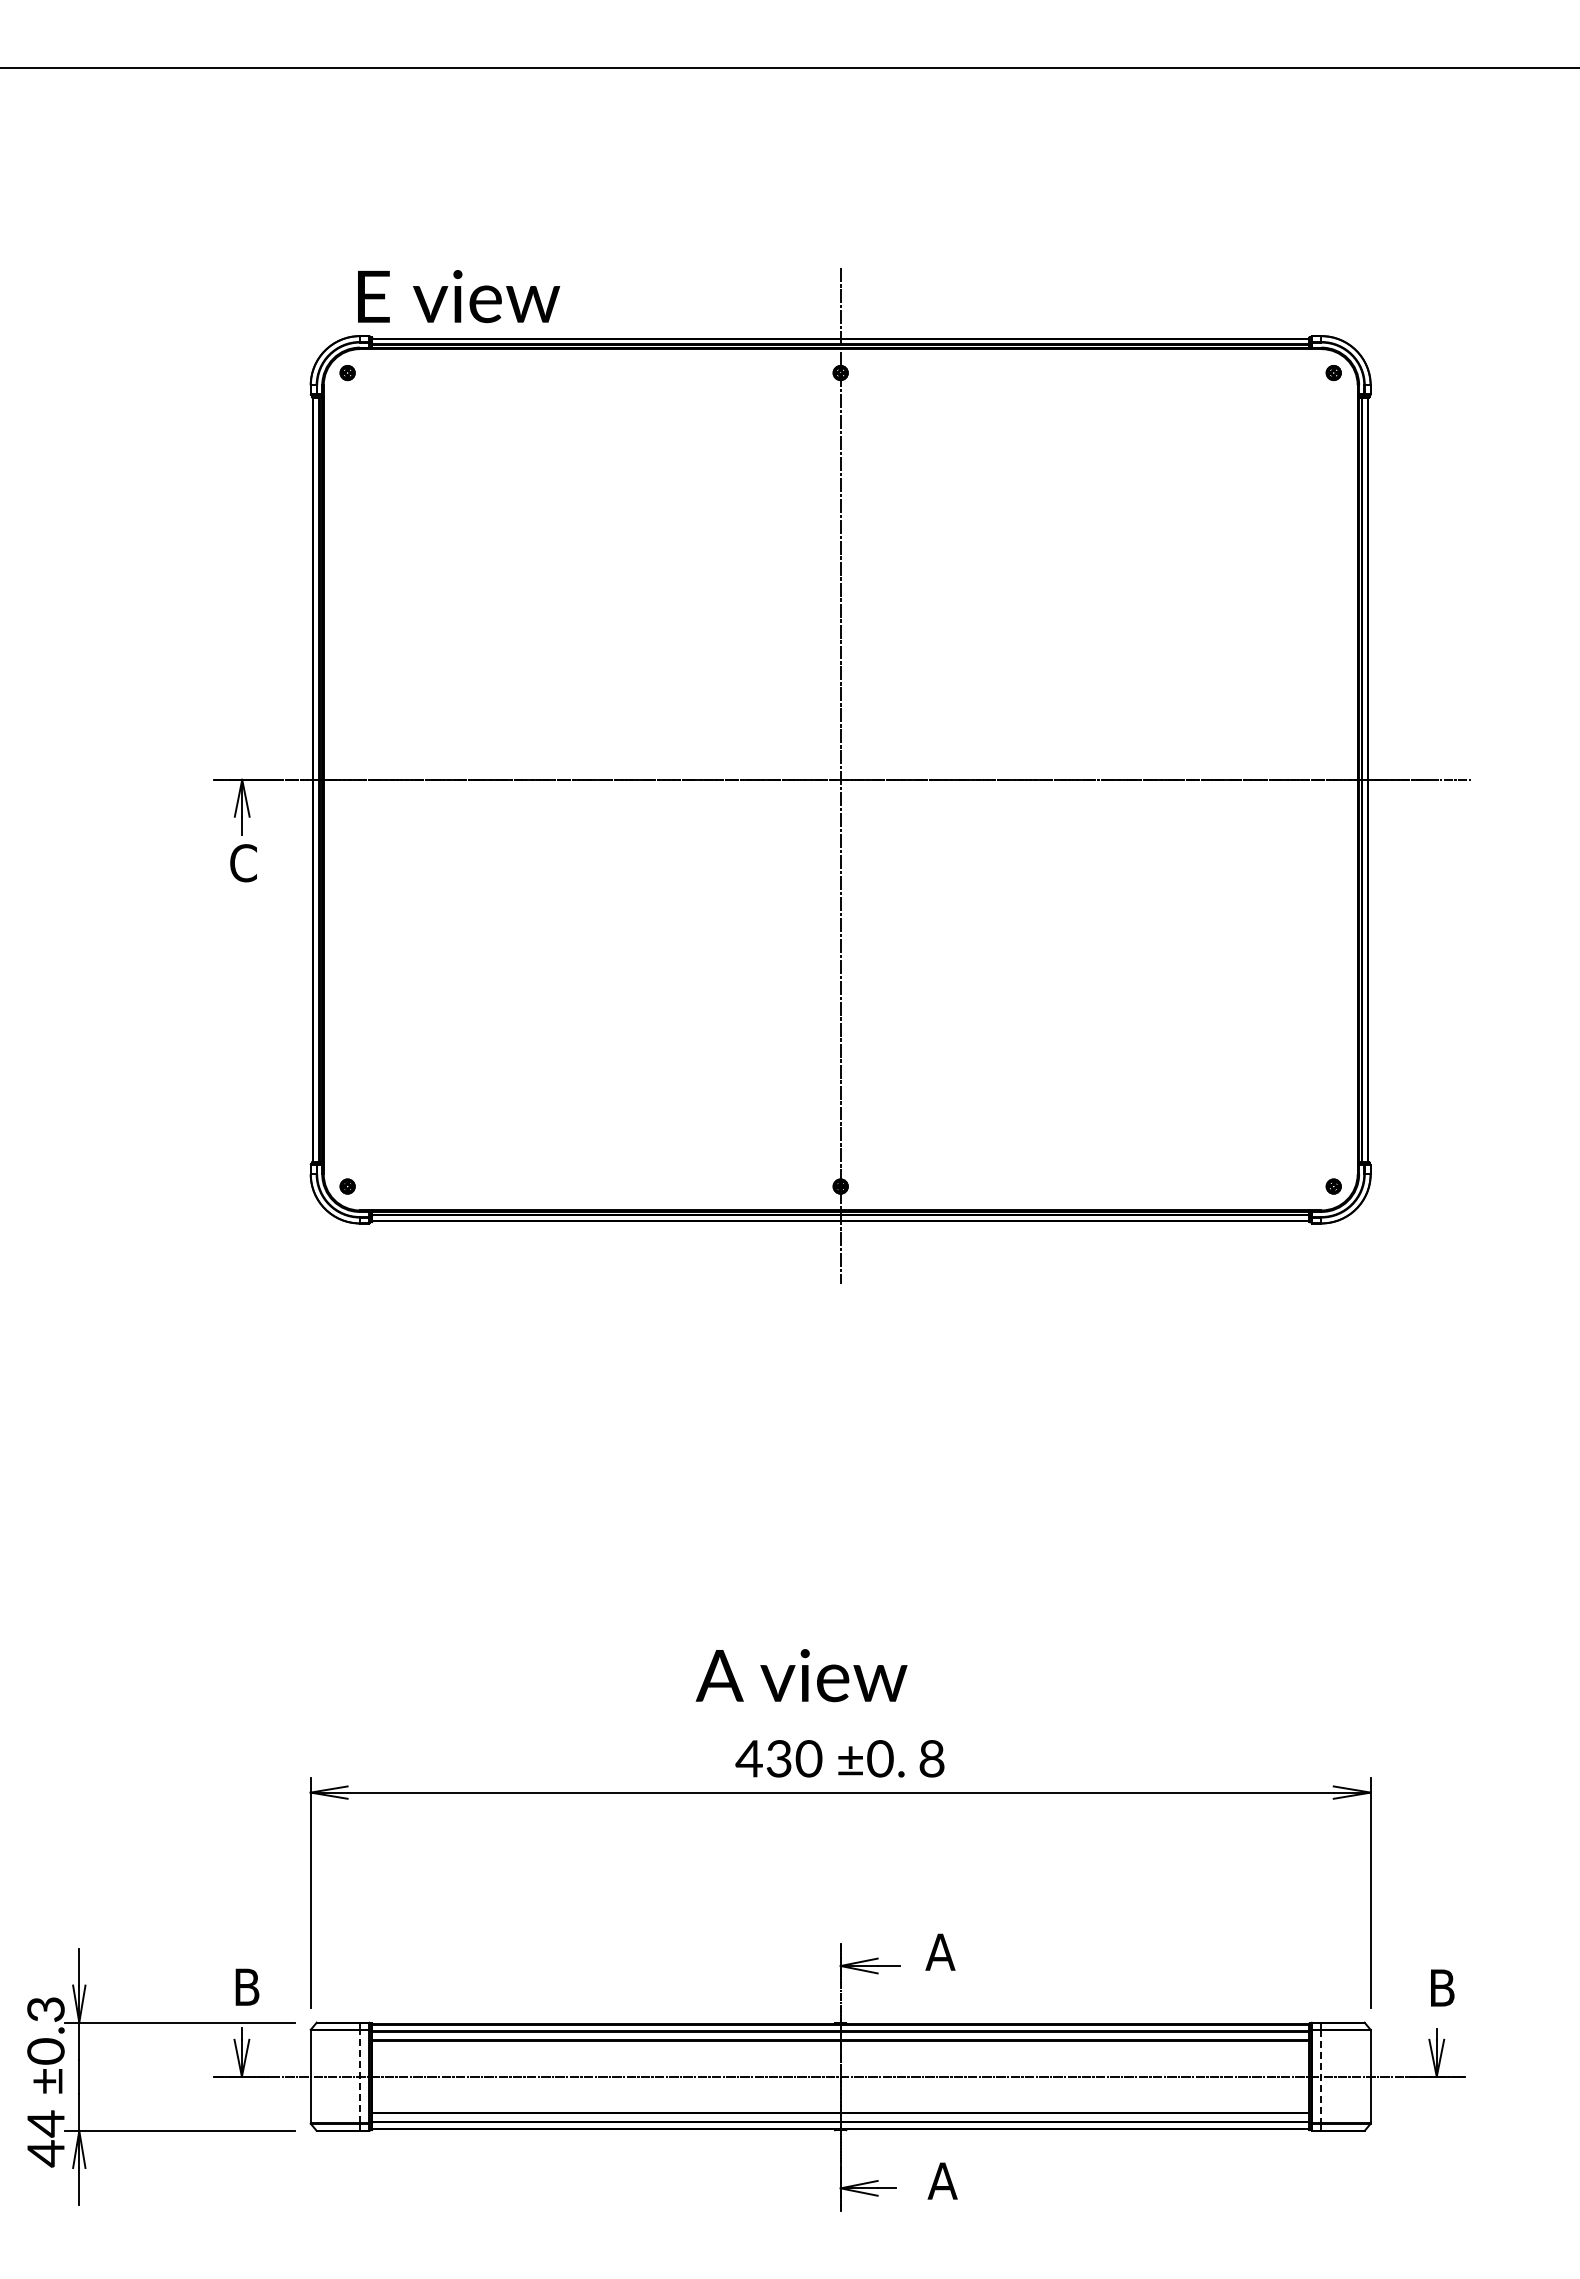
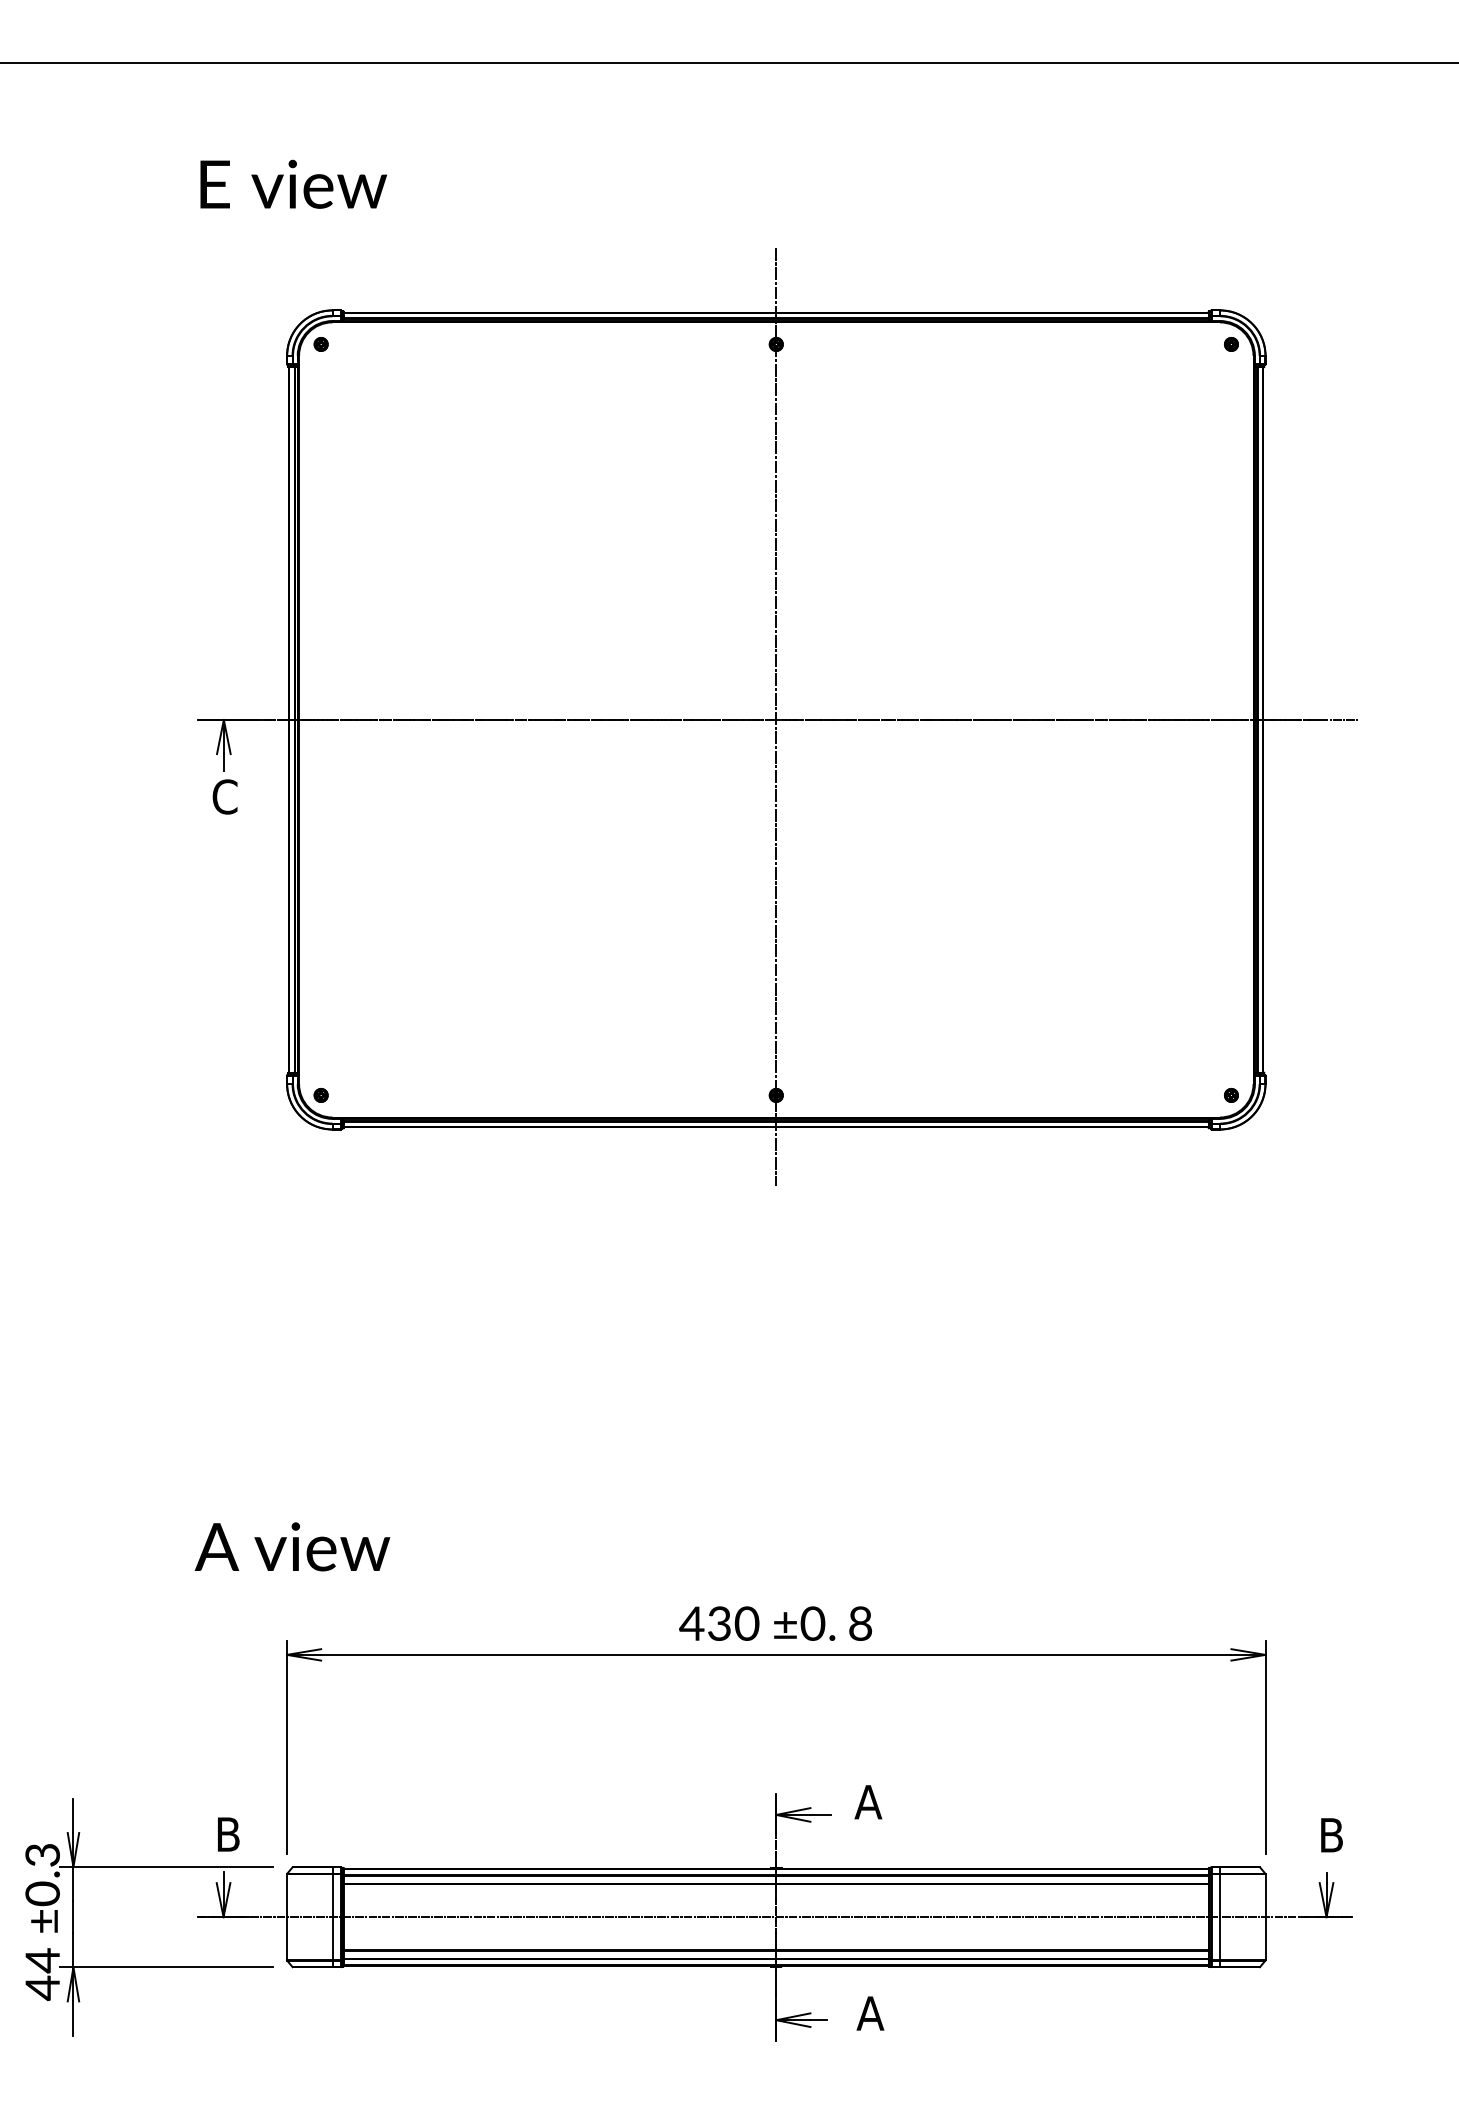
text: (459, 296) -> (294, 184), moved
text: (801, 1675) -> (292, 1546), moved
line: (359, 2076) -> (332, 1916), dashed -> solid
line: (1321, 2076) -> (1220, 1916), dashed -> solid

